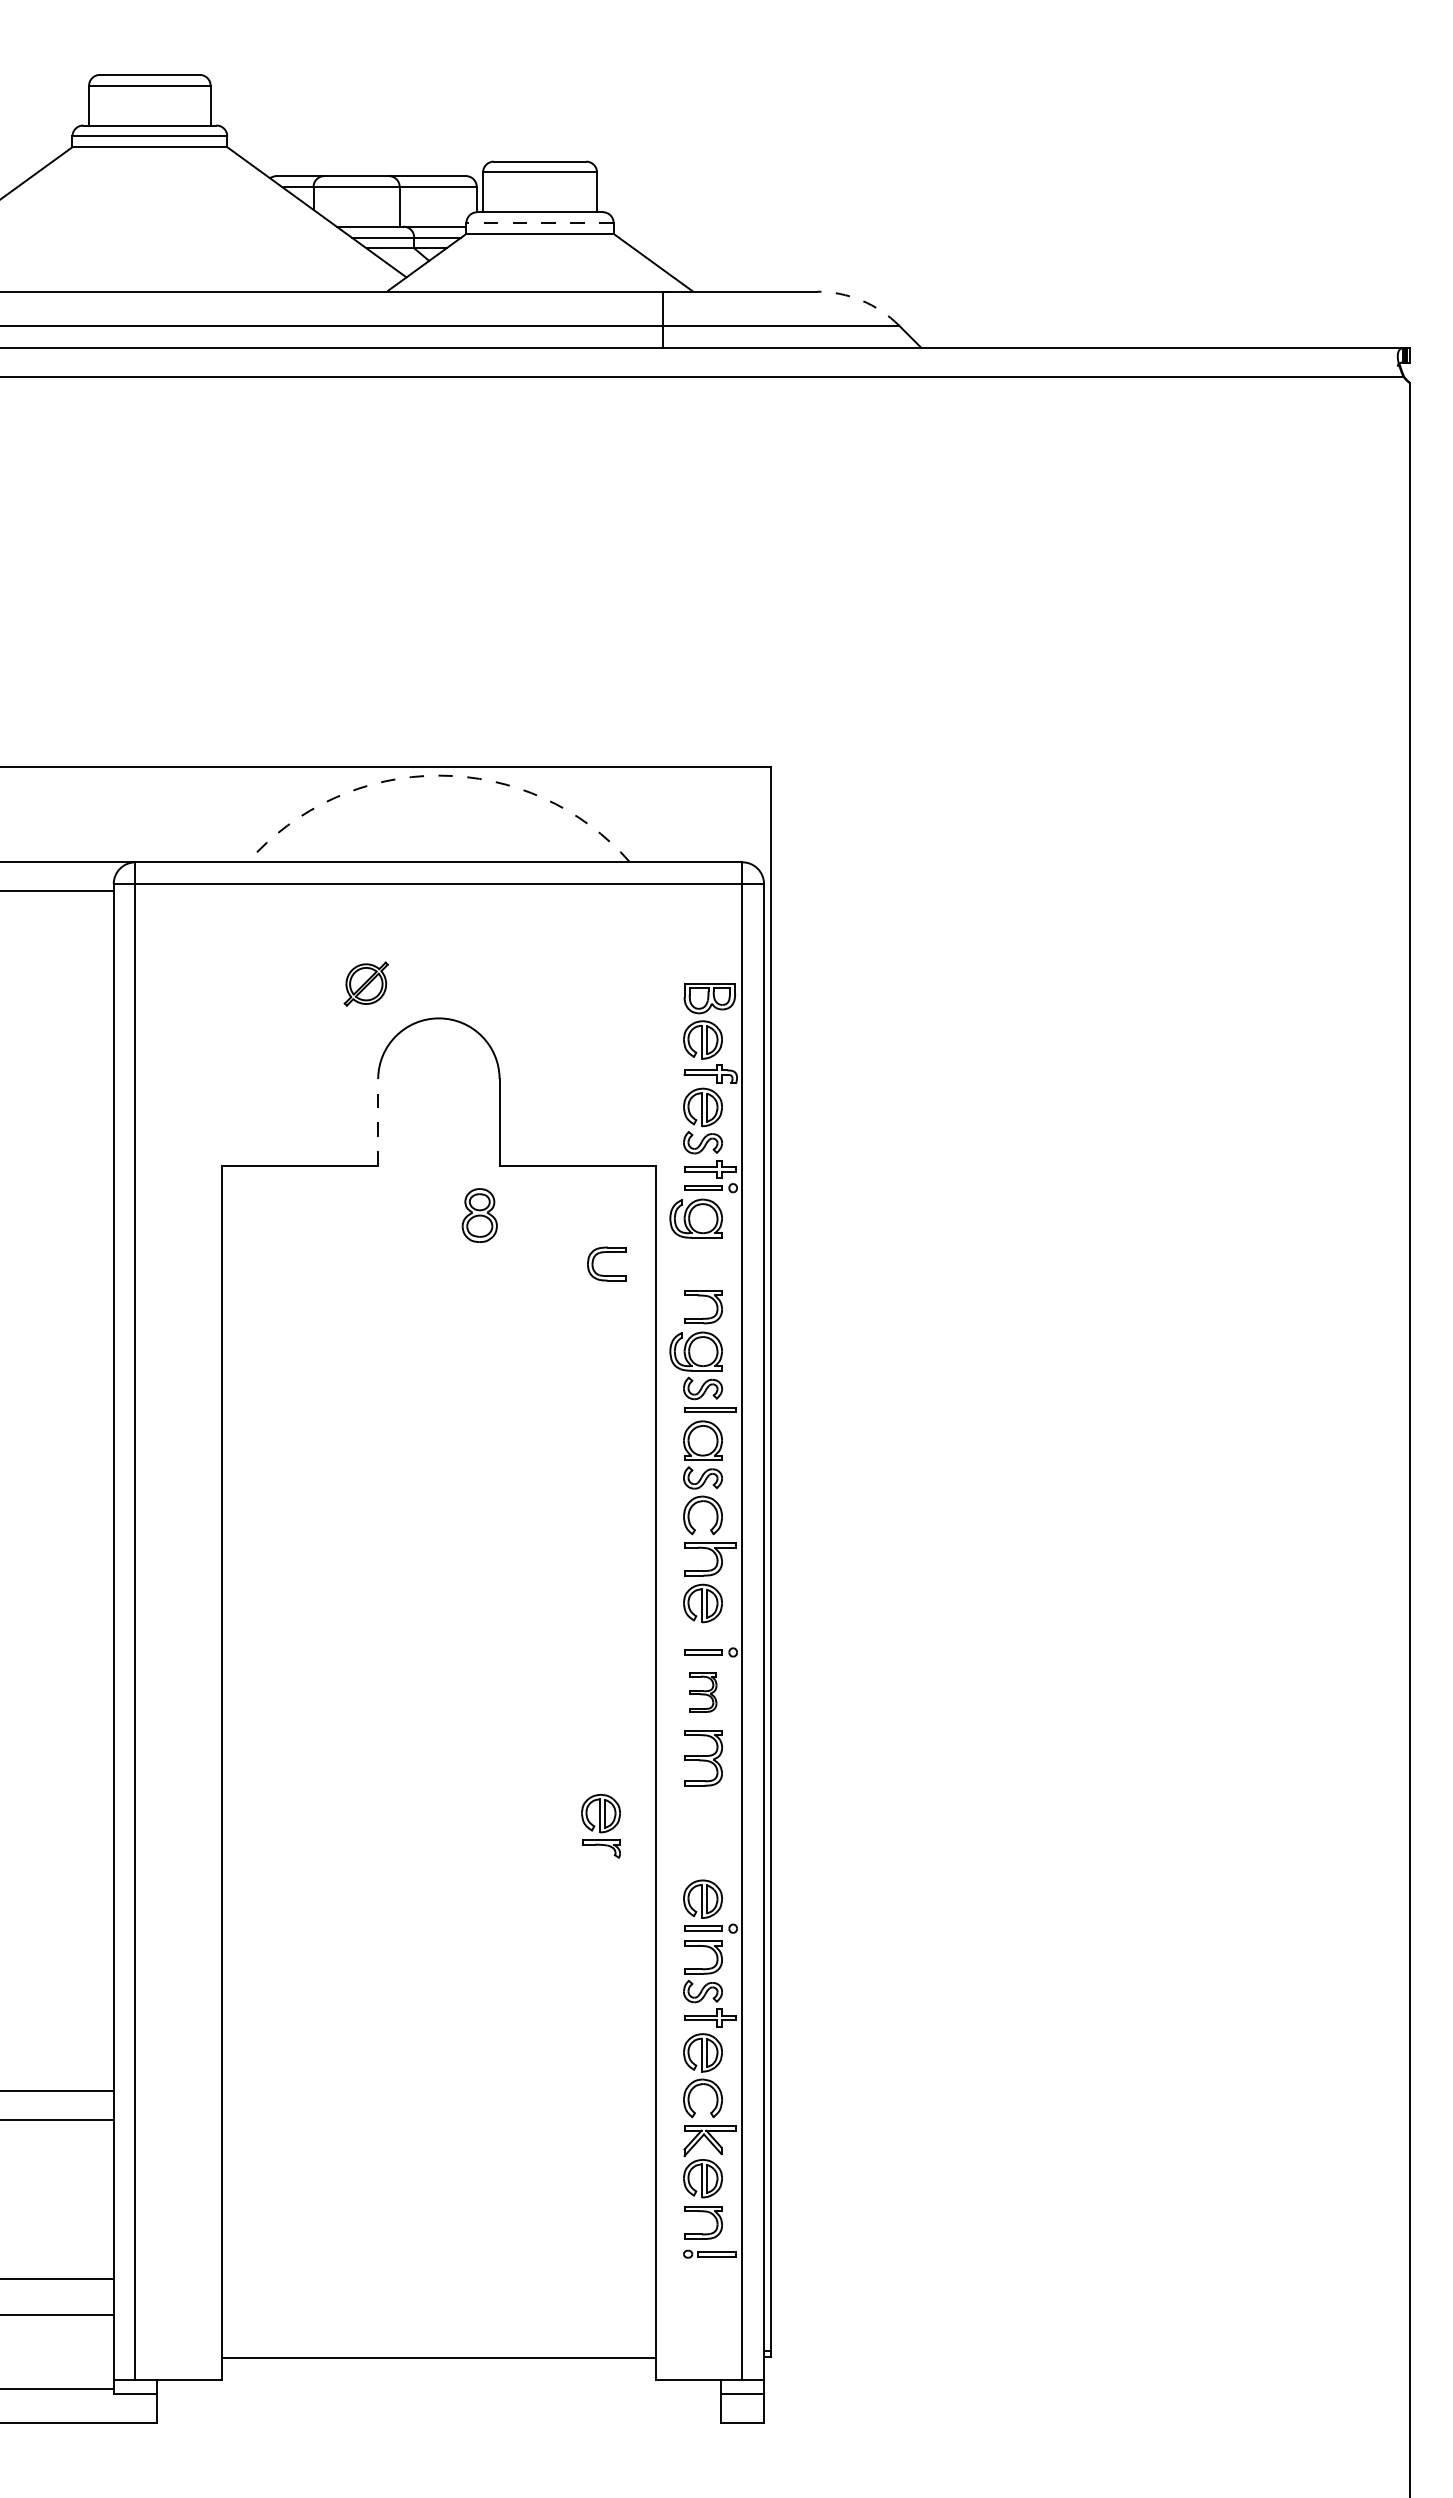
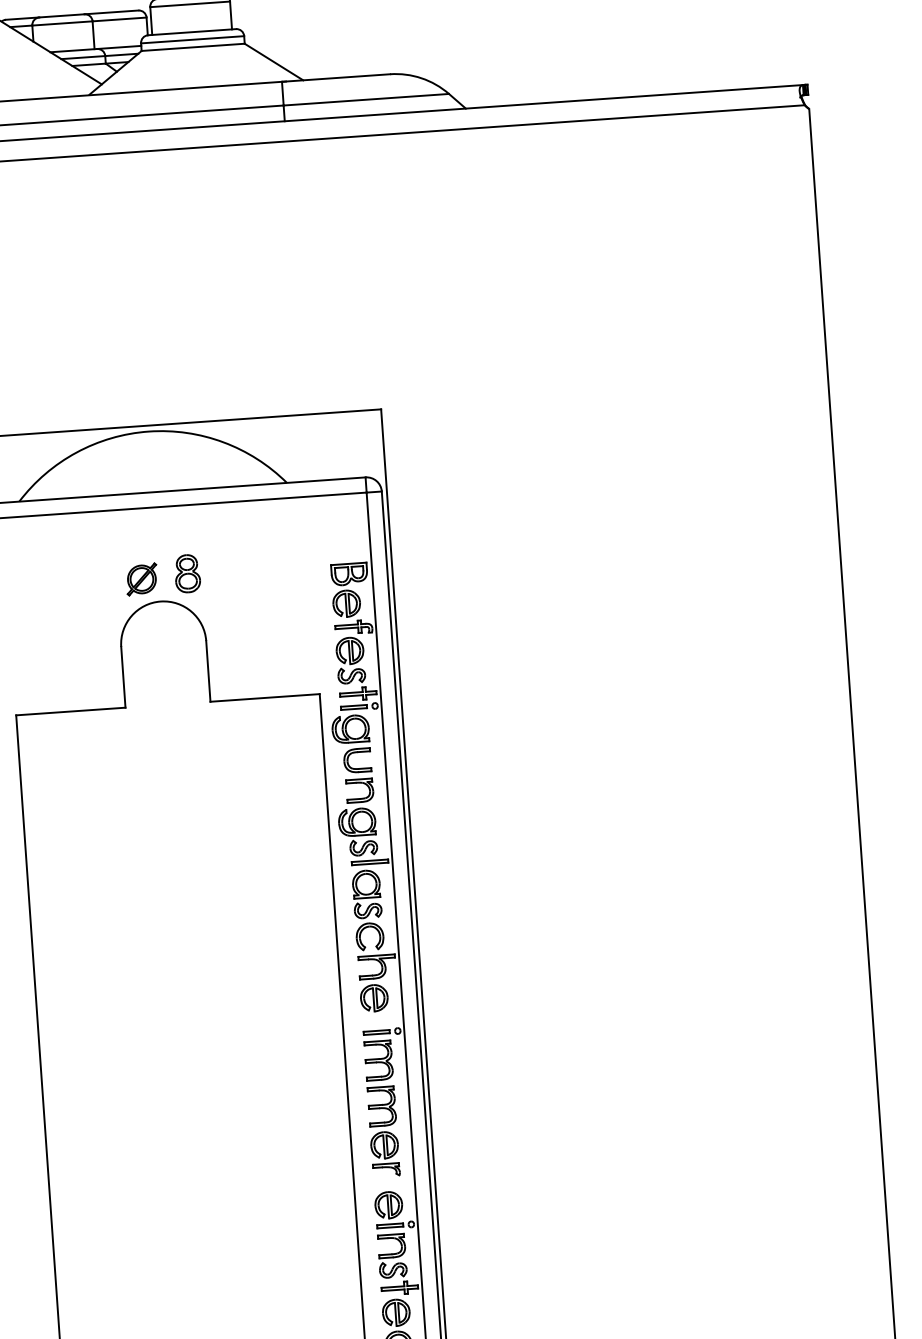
line: (540, 223) -> (192, 40), dashed -> solid
arc: (861, 300) -> (421, 78), dashed -> solid
arc: (438, 775) -> (148, 431), dashed -> solid
part: (365, 983) -> (141, 579), moved
line: (378, 1121) -> (123, 676), dashed -> solid
part: (479, 1215) -> (187, 573), moved
part: (603, 1253) -> (354, 753), moved
part: (703, 1692) -> (379, 1060), size x1.43
part: (600, 1826) -> (384, 1154), moved

